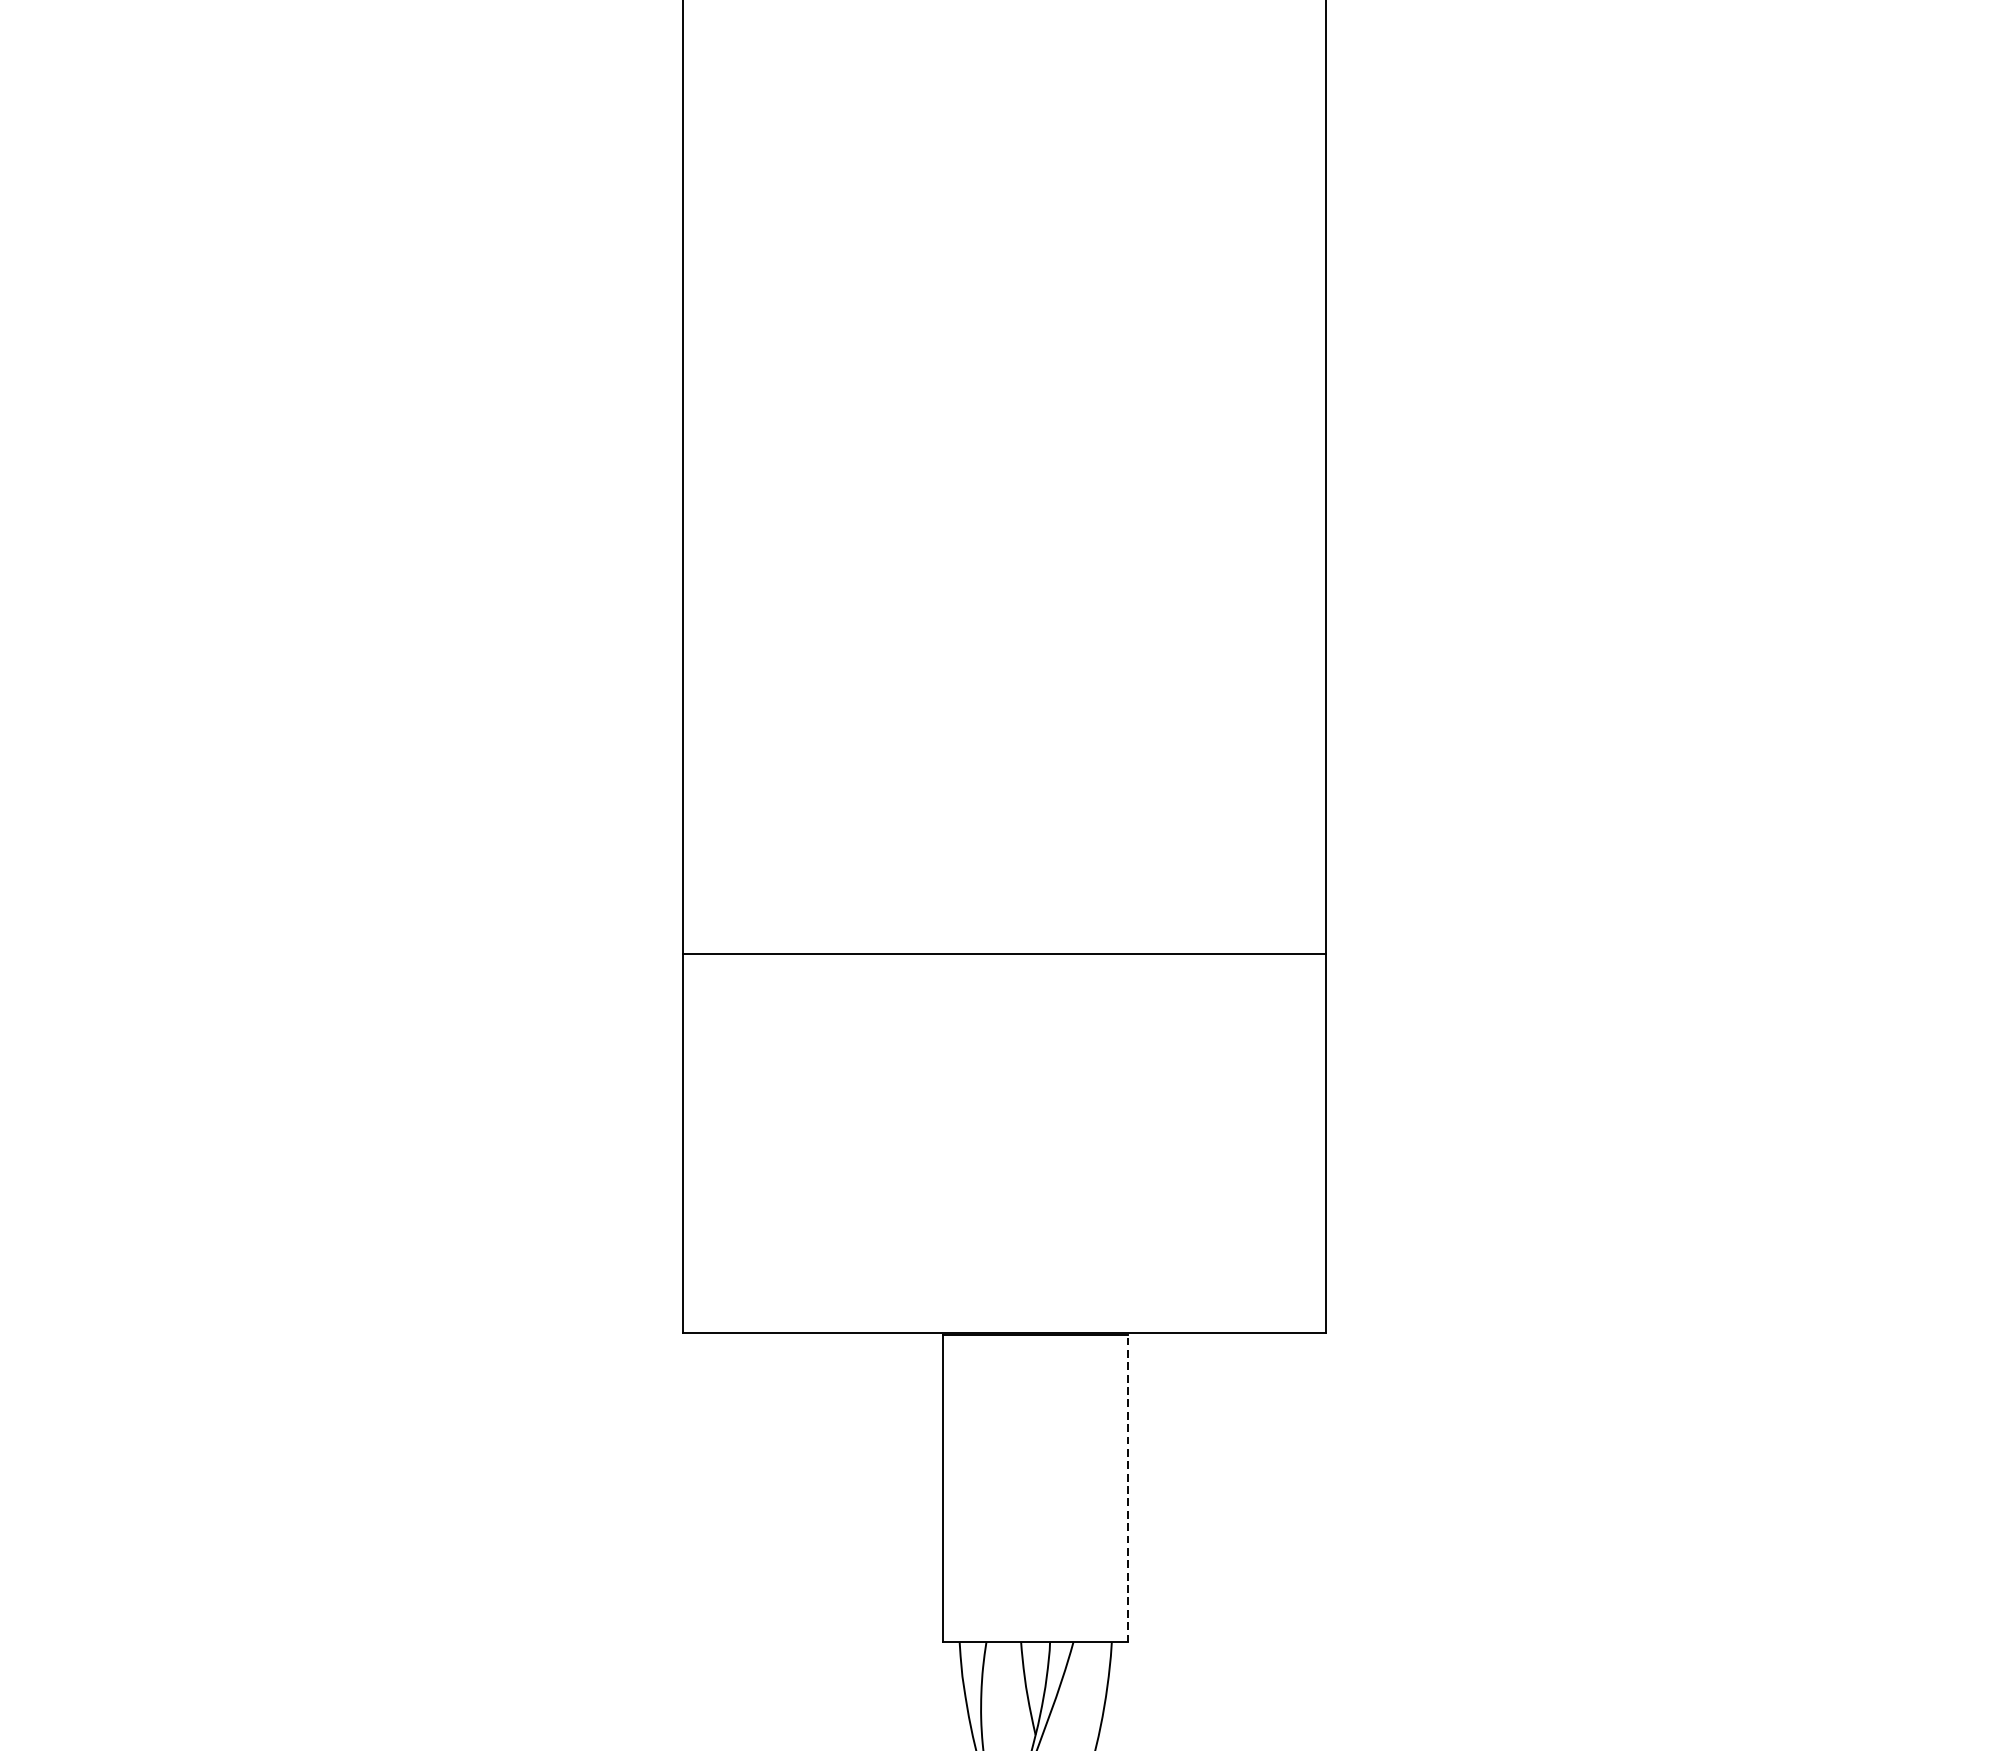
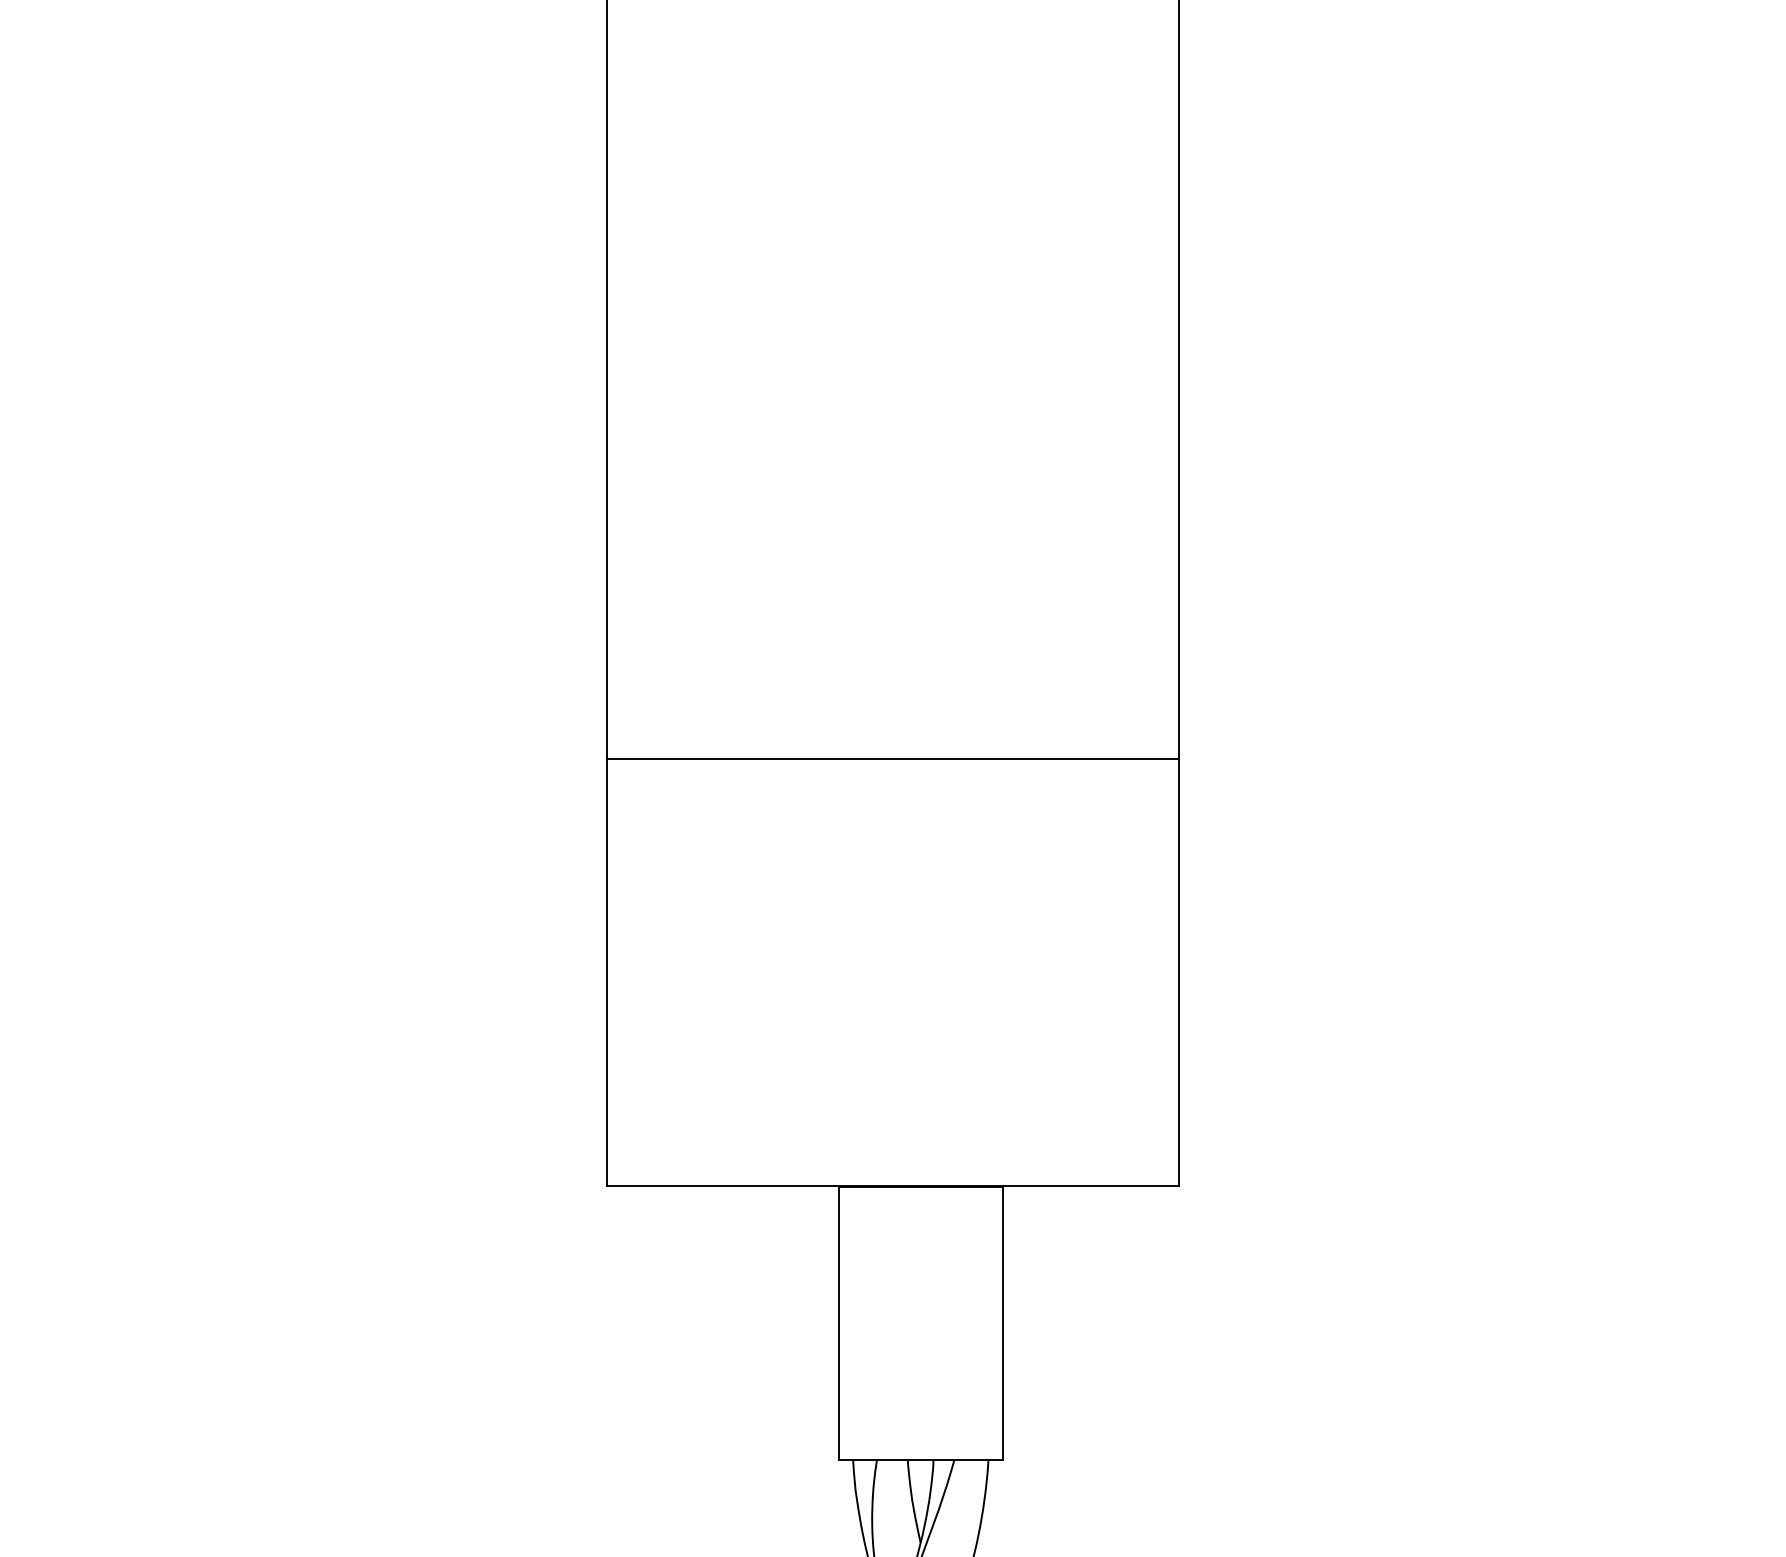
line: (1003, 954) -> (892, 759), moved
line: (1127, 1488) -> (1002, 1323), dashed -> solid

